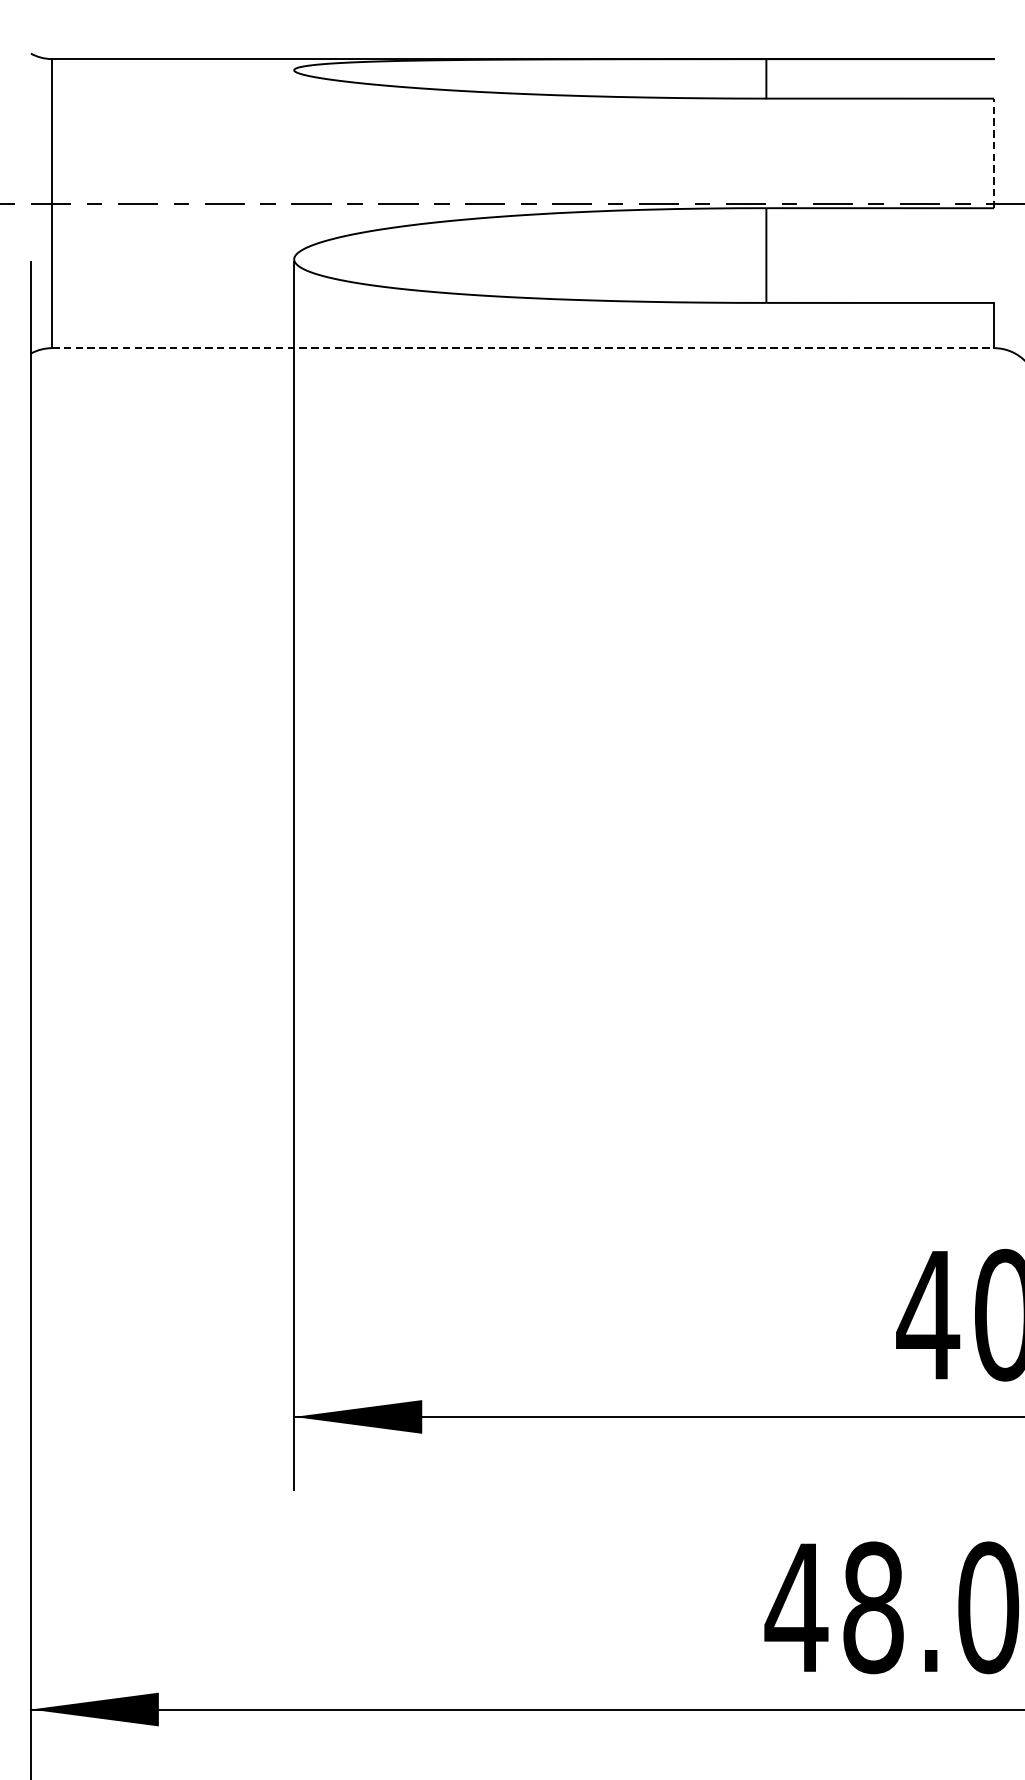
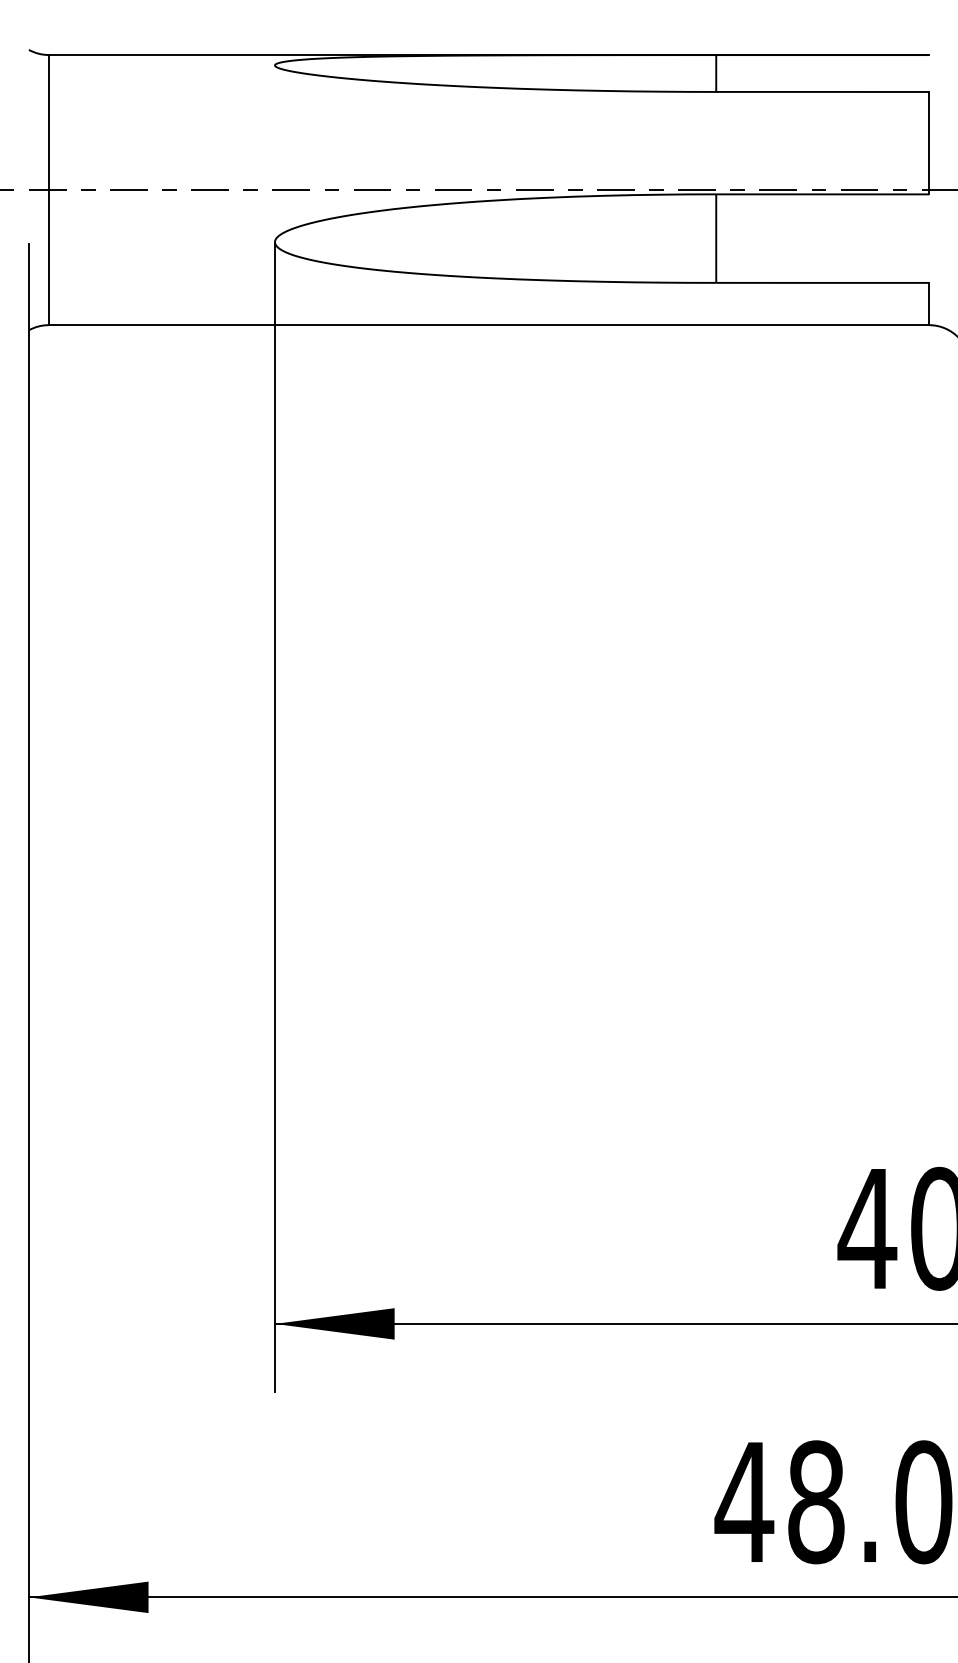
line: (994, 152) -> (929, 142), dashed -> solid
line: (523, 348) -> (489, 325), dashed -> solid

